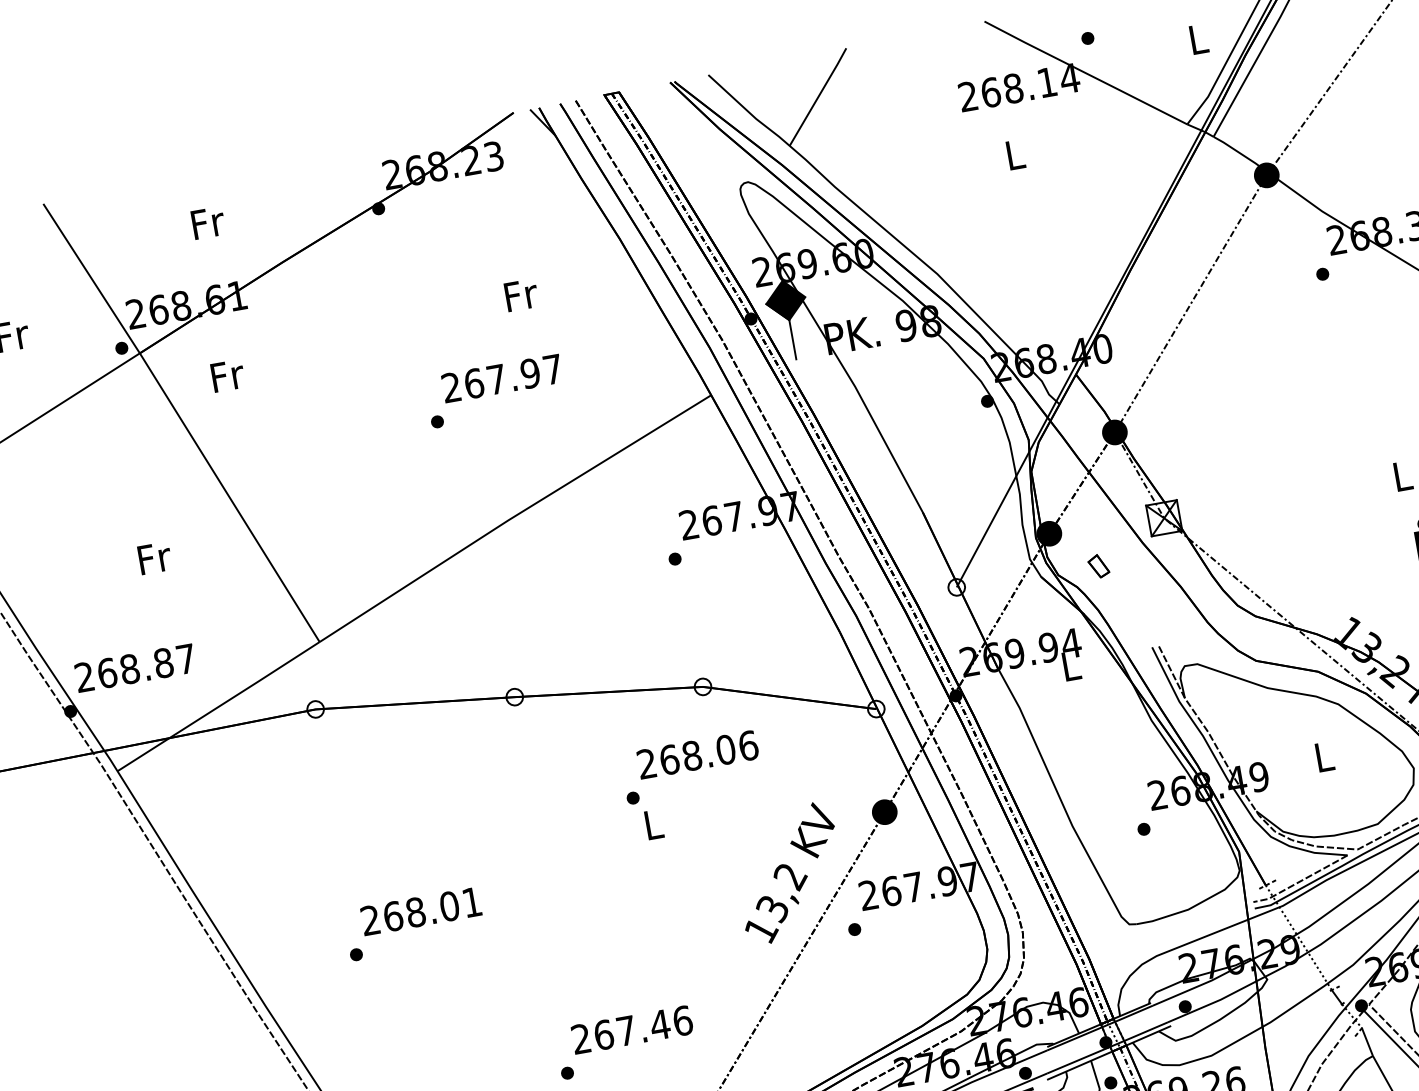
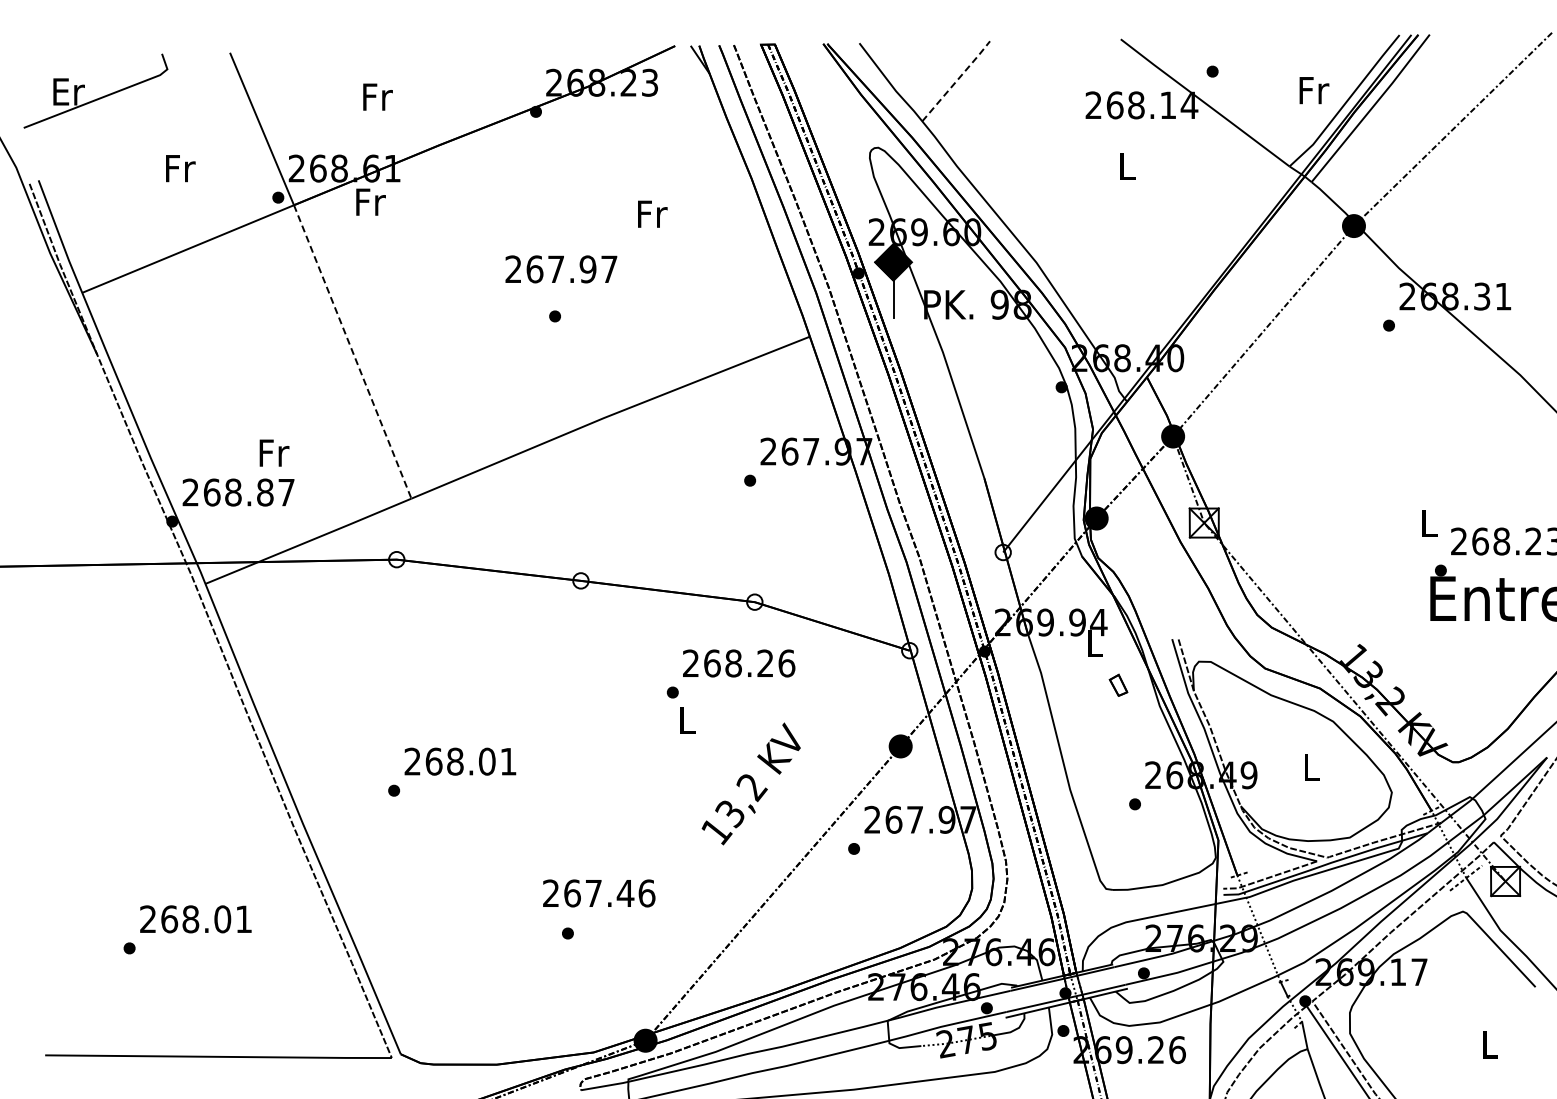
text: (1199, 39) -> (1314, 90), L -> Fr
line: (819, 95) -> (957, 80), solid -> dashed
text: (227, 375) -> (370, 201), moved
text: (502, 378) -> (561, 269), moved
line: (229, 497) -> (352, 351), solid -> dashed
text: (154, 557) -> (274, 452), moved
part: (1098, 565) -> (1118, 684), moved
text: (725, 749) -> (765, 663), 268.06 -> 268.26
text: (788, 873) -> (750, 783), moved
text: (632, 1029) -> (599, 893), moved

